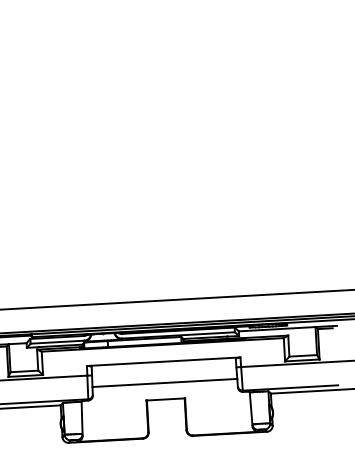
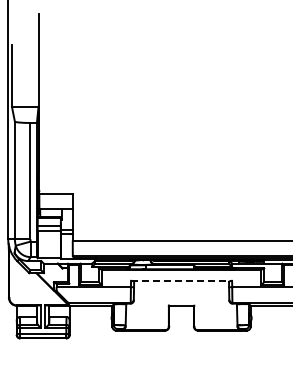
line: (163, 361) -> (181, 280), solid -> dashed
line: (164, 382) -> (181, 294), removed

